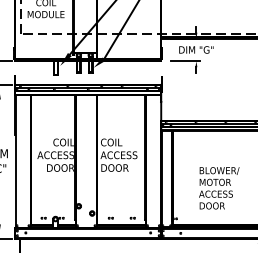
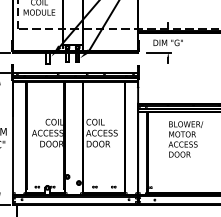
text: (218, 188) -> (185, 139), moved

